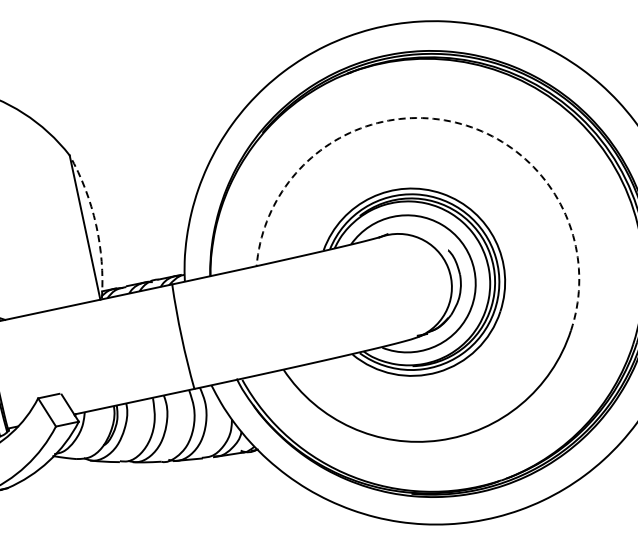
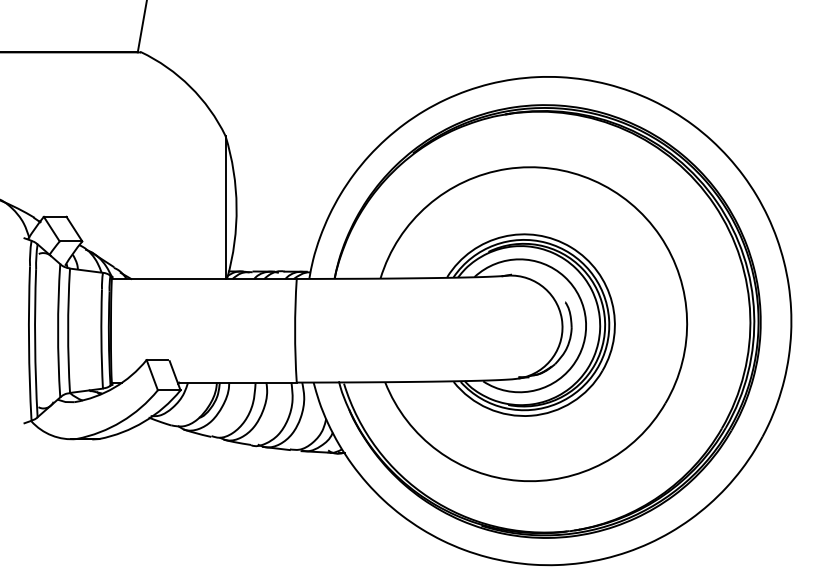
arc: (450, 121) -> (593, 180), dashed -> solid
arc: (96, 225) -> (236, 207), dashed -> solid

